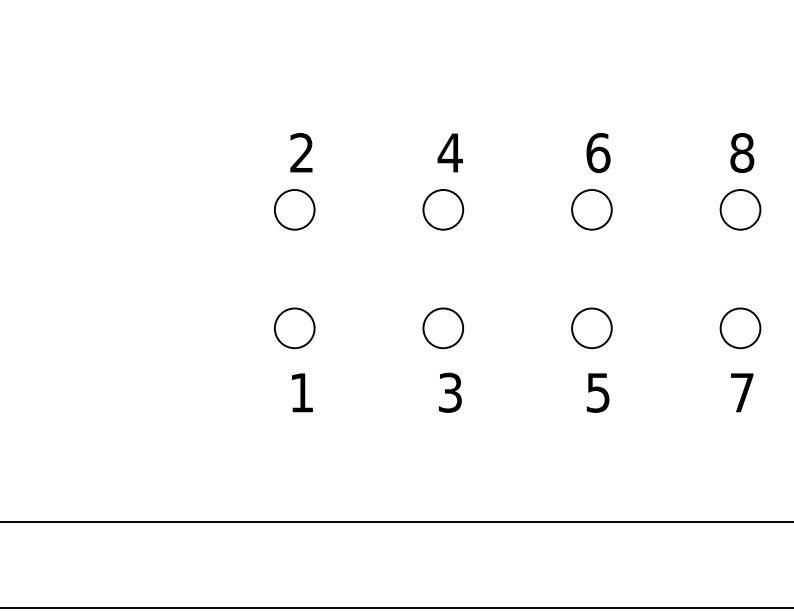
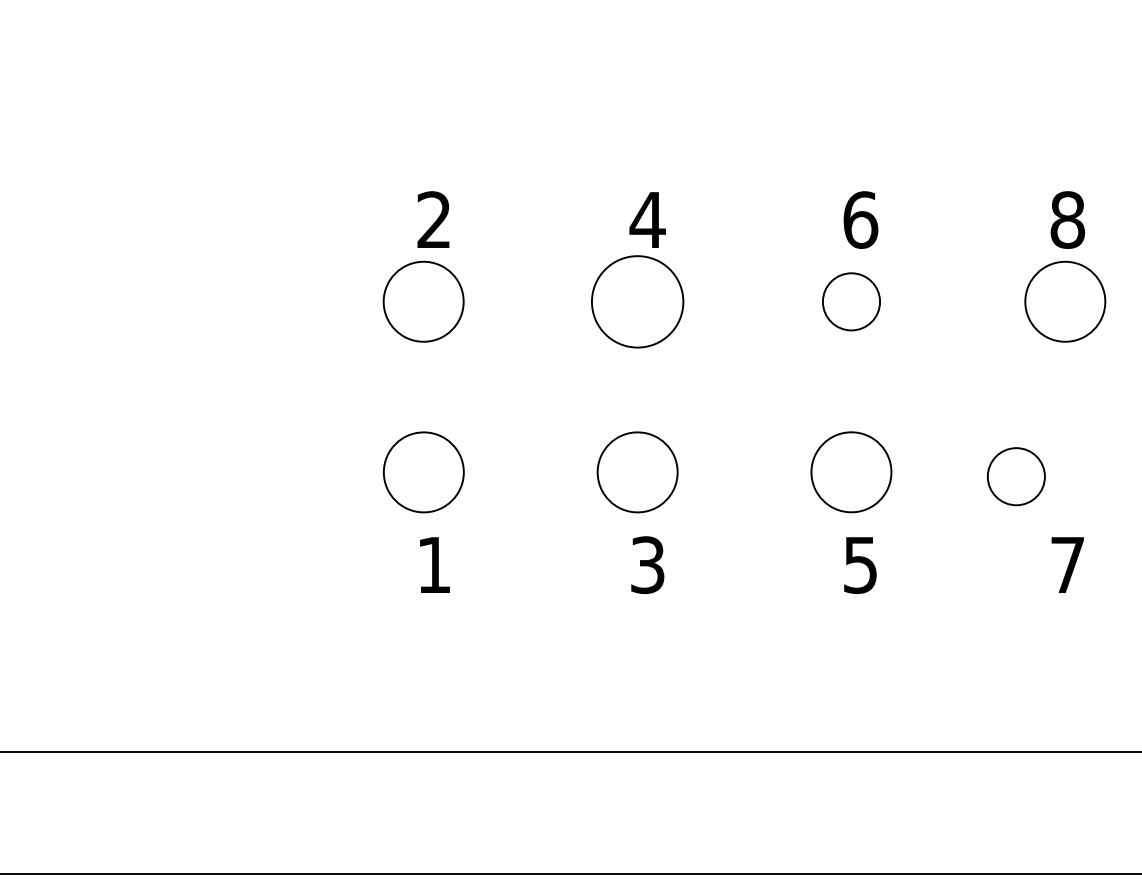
circle: (294, 209) -> (423, 301), size x1.4
circle: (443, 209) -> (637, 301), size x1.6
circle: (740, 209) -> (1065, 301), size x1.4
circle: (294, 328) -> (423, 472), size x1.4
circle: (443, 328) -> (637, 472), size x1.4
circle: (591, 328) -> (850, 472), size x1.4
circle: (740, 328) -> (1016, 476), moved

